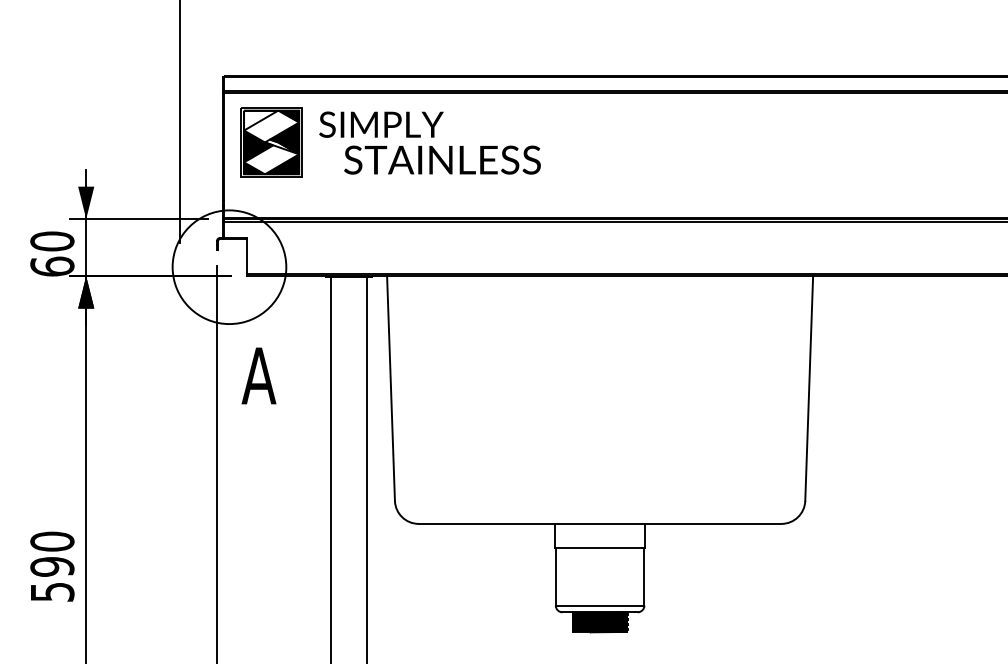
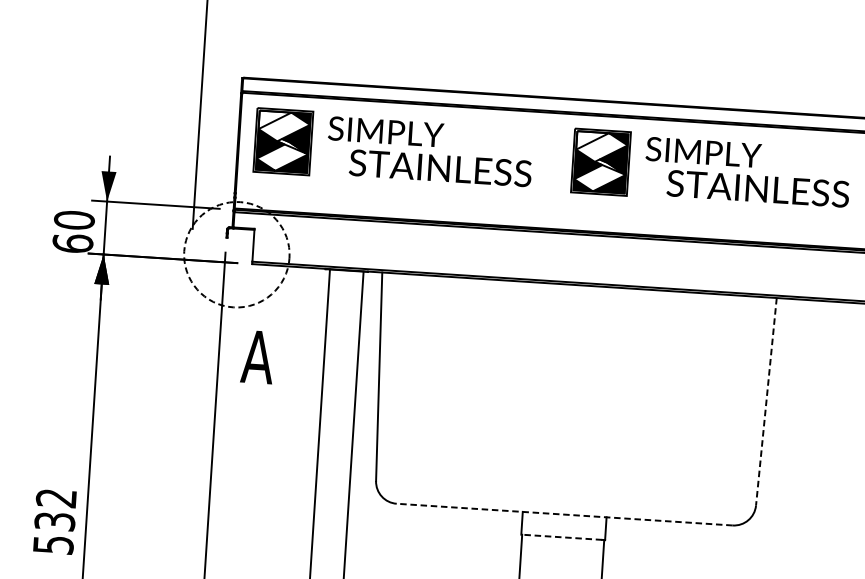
part: (733, 142) -> (711, 169), added
circle: (229, 267) -> (236, 254), solid -> dashed
line: (809, 389) -> (766, 402), solid -> dashed
line: (599, 523) -> (564, 514), solid -> dashed
line: (598, 548) -> (561, 537), solid -> dashed
text: (52, 553) -> (55, 509), 590 -> 532

